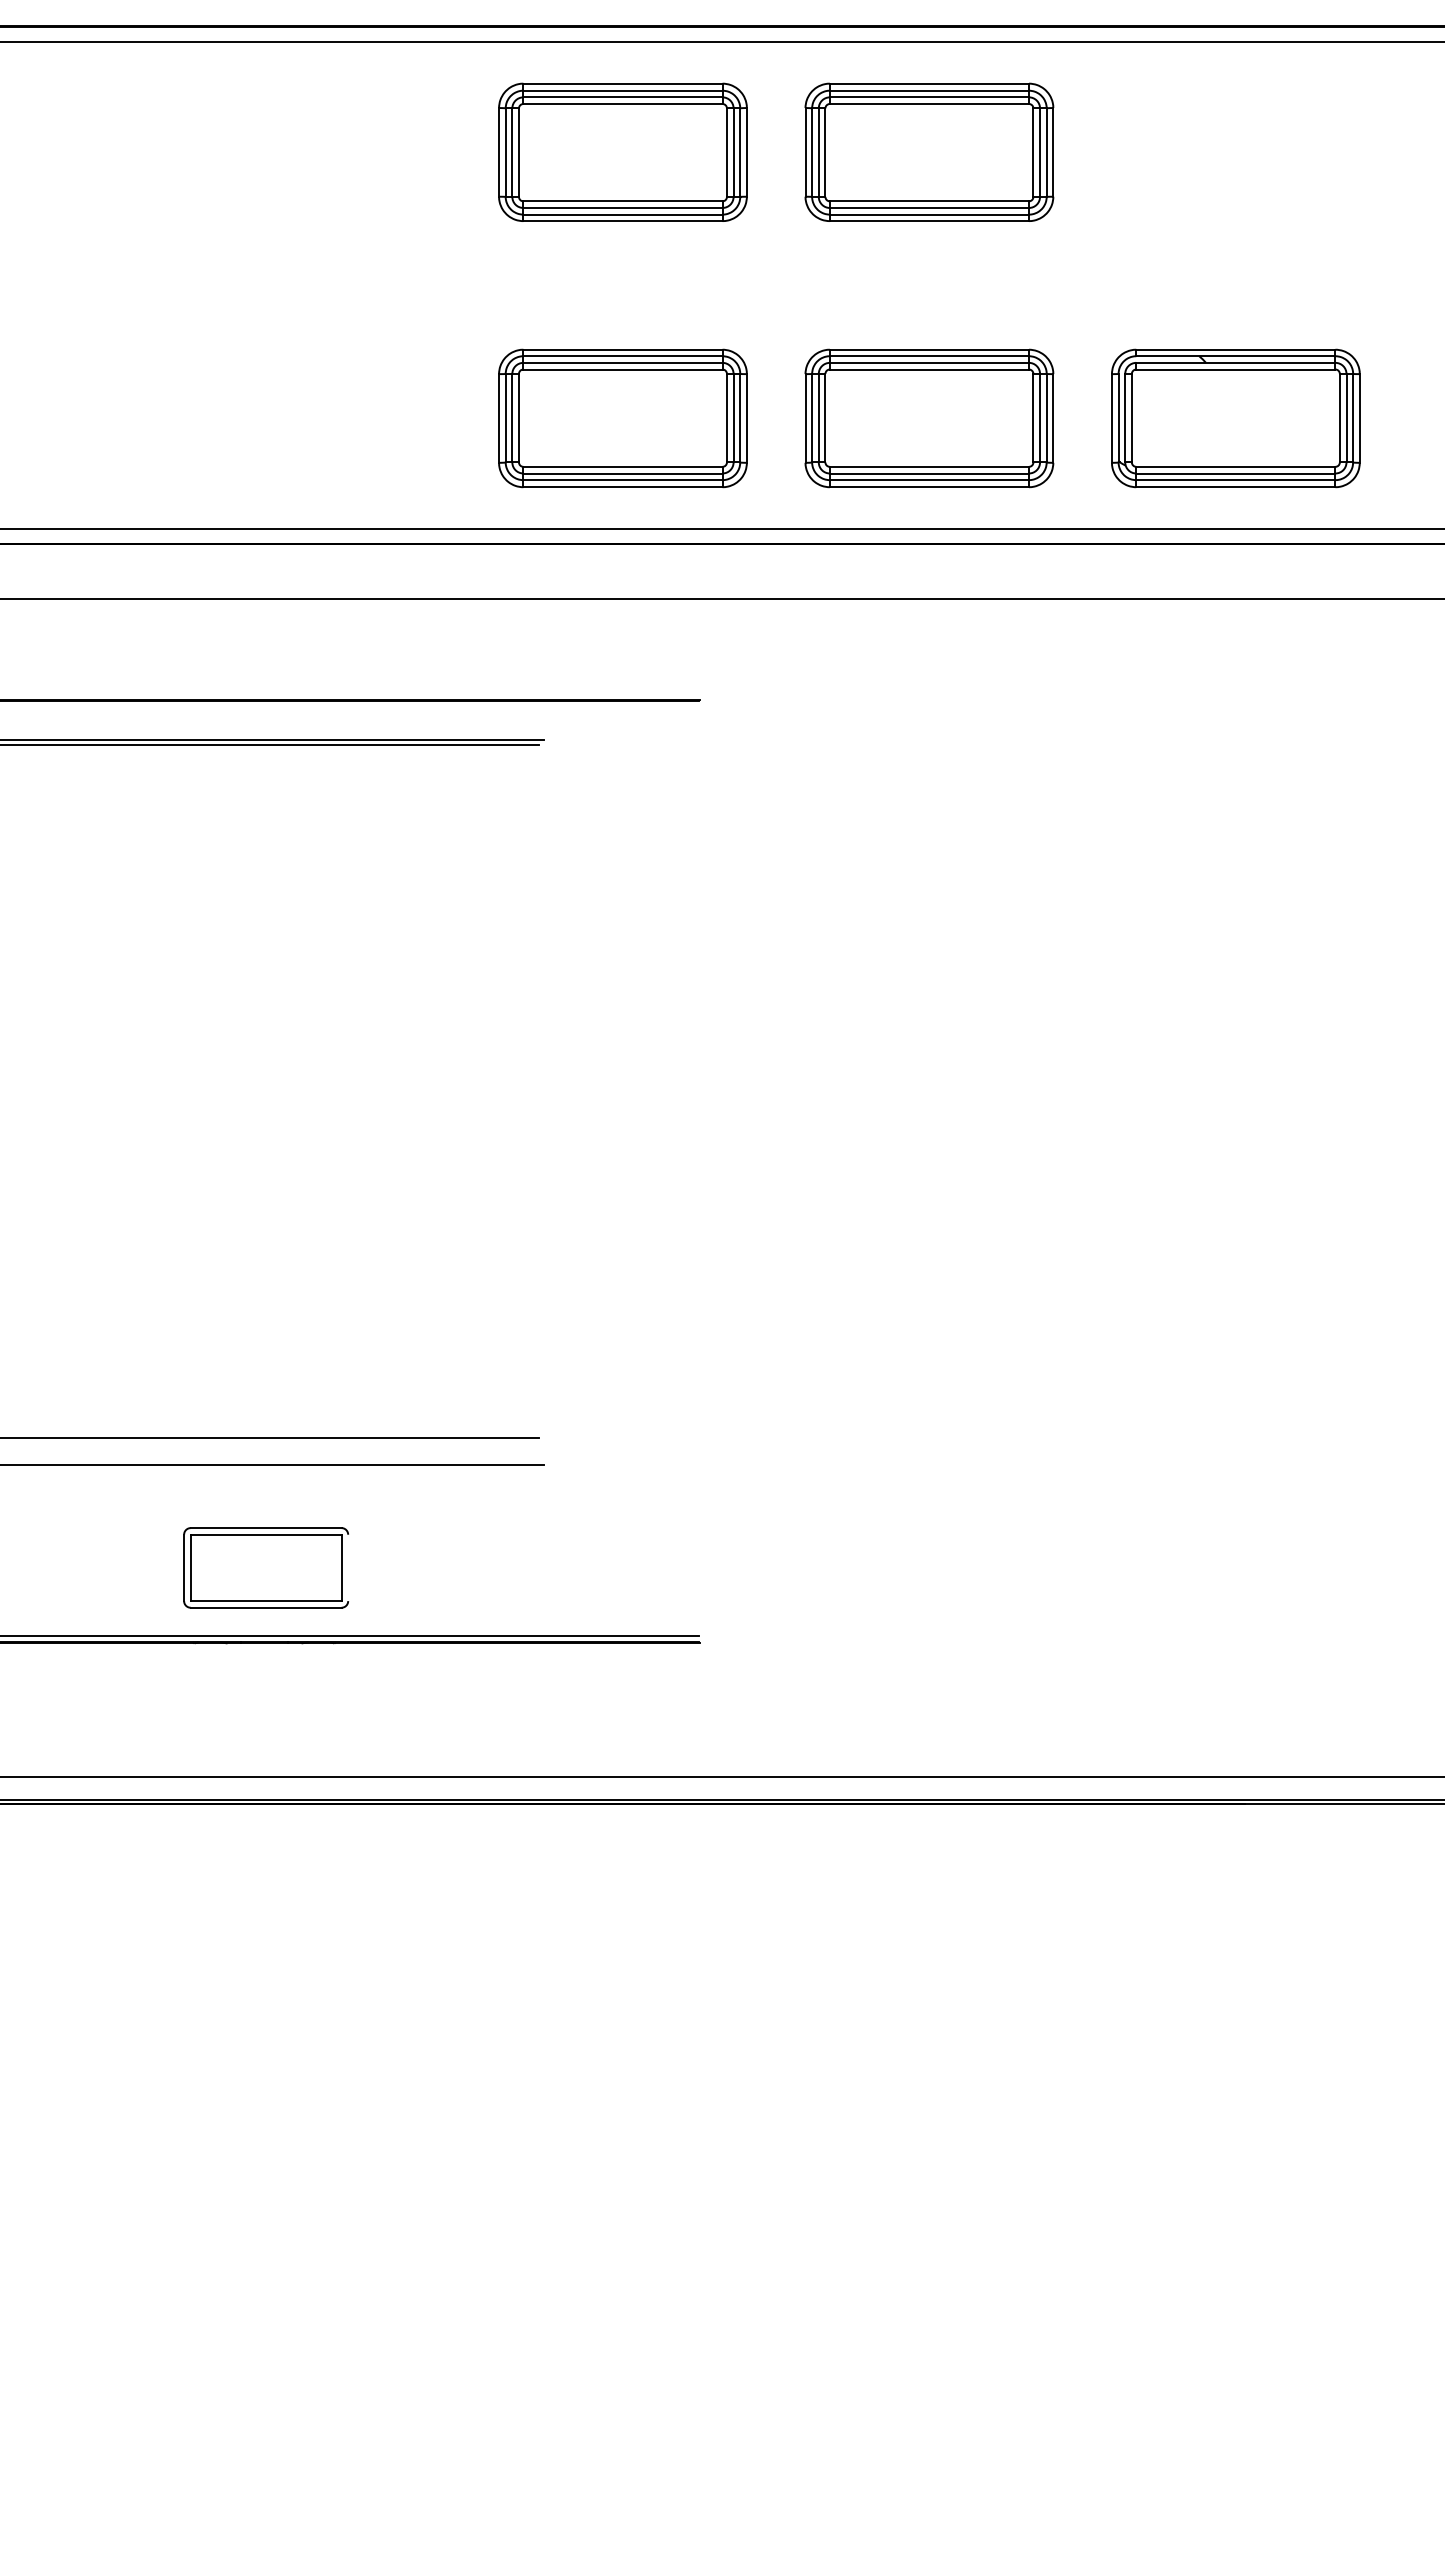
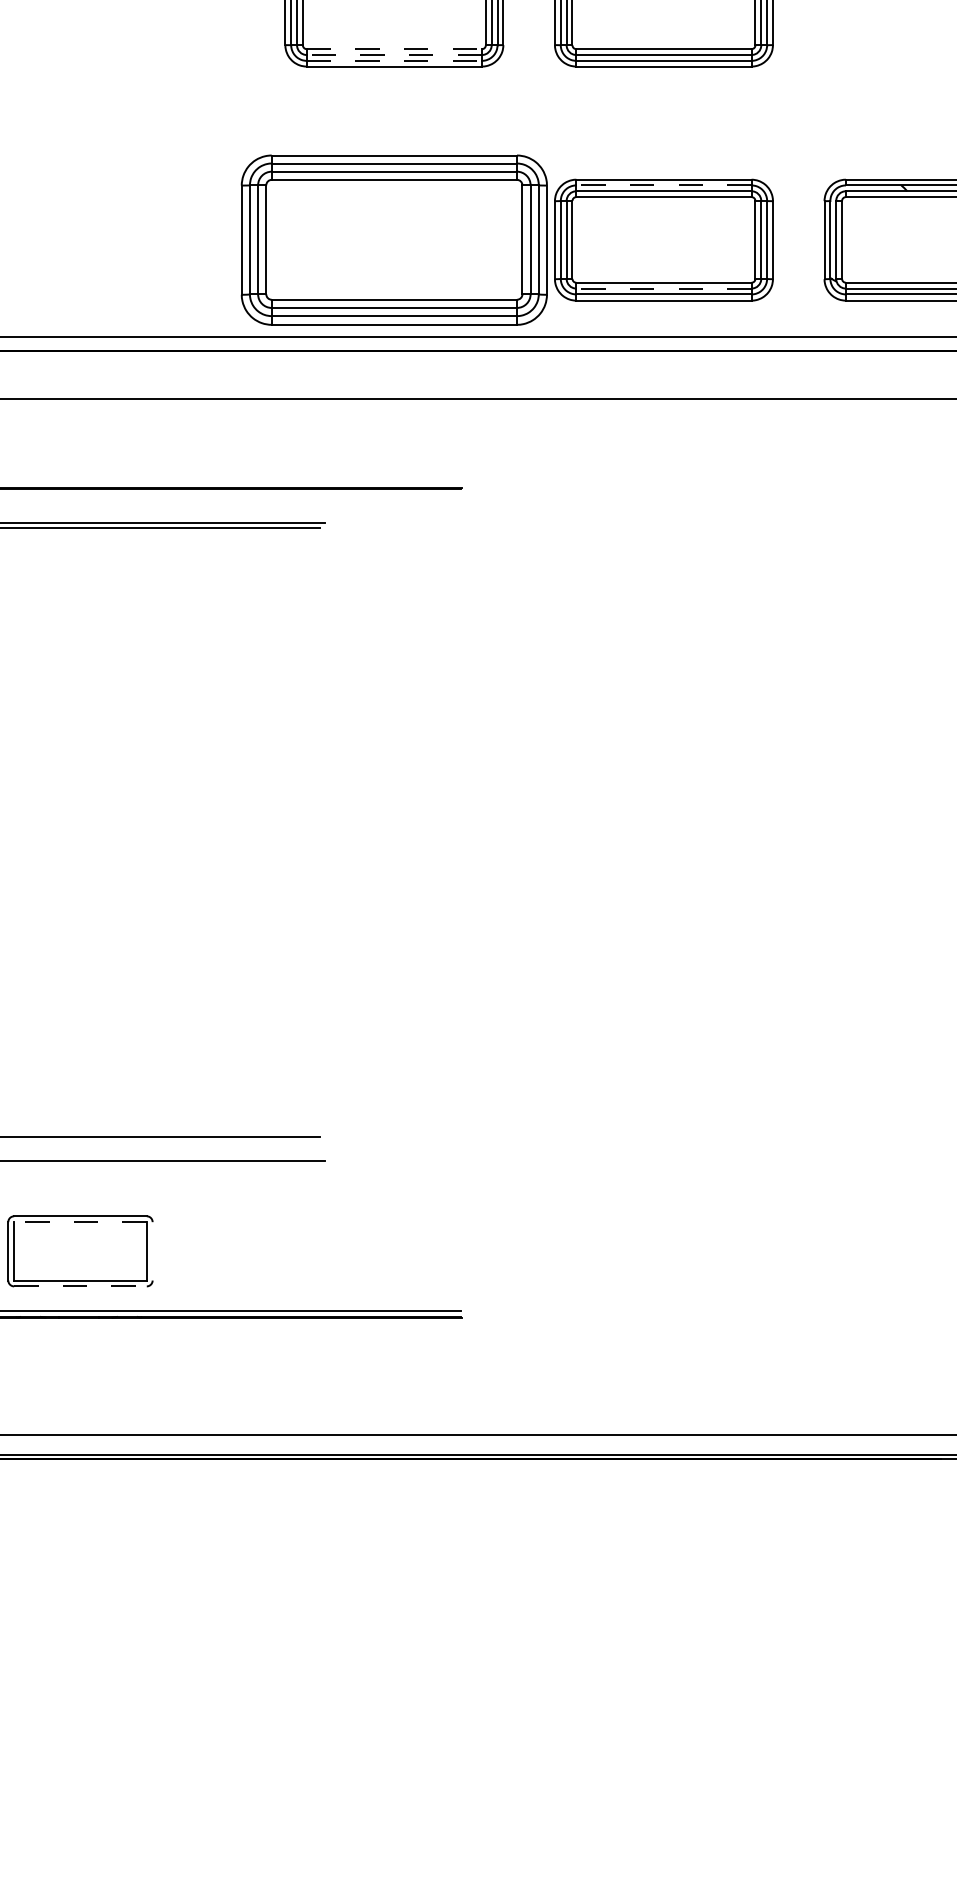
line: (622, 201) -> (393, 49), solid -> dashed
line: (622, 207) -> (393, 54), solid -> dashed
line: (622, 214) -> (393, 60), solid -> dashed
line: (929, 356) -> (664, 185), solid -> dashed
part: (622, 418) -> (393, 240), size x1.4
line: (929, 473) -> (664, 288), solid -> dashed
line: (265, 1534) -> (79, 1221), solid -> dashed
line: (266, 1607) -> (80, 1286), solid -> dashed

